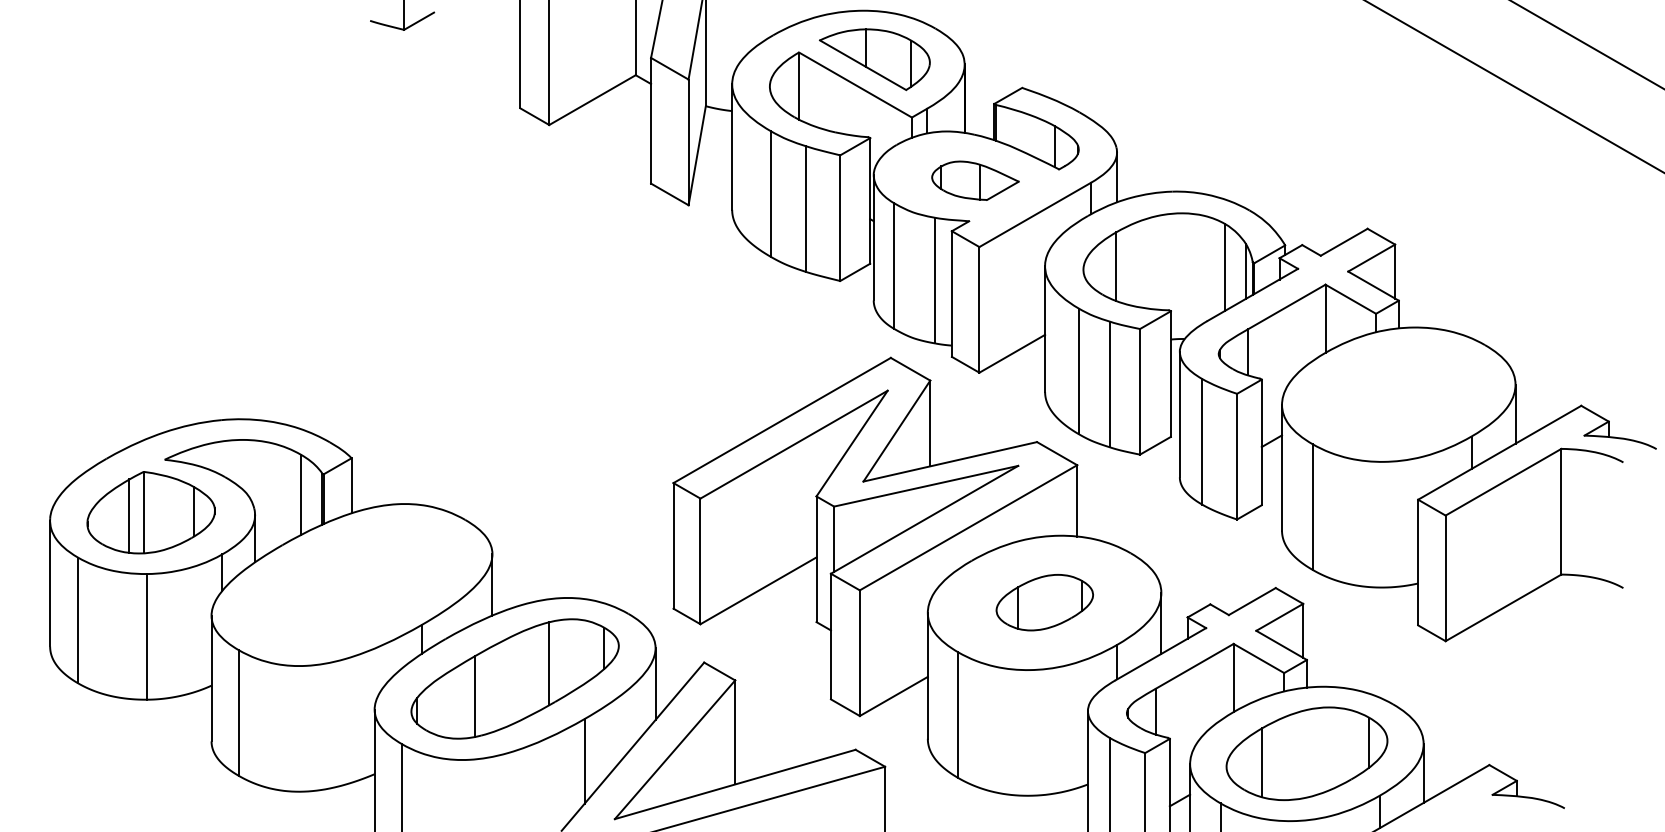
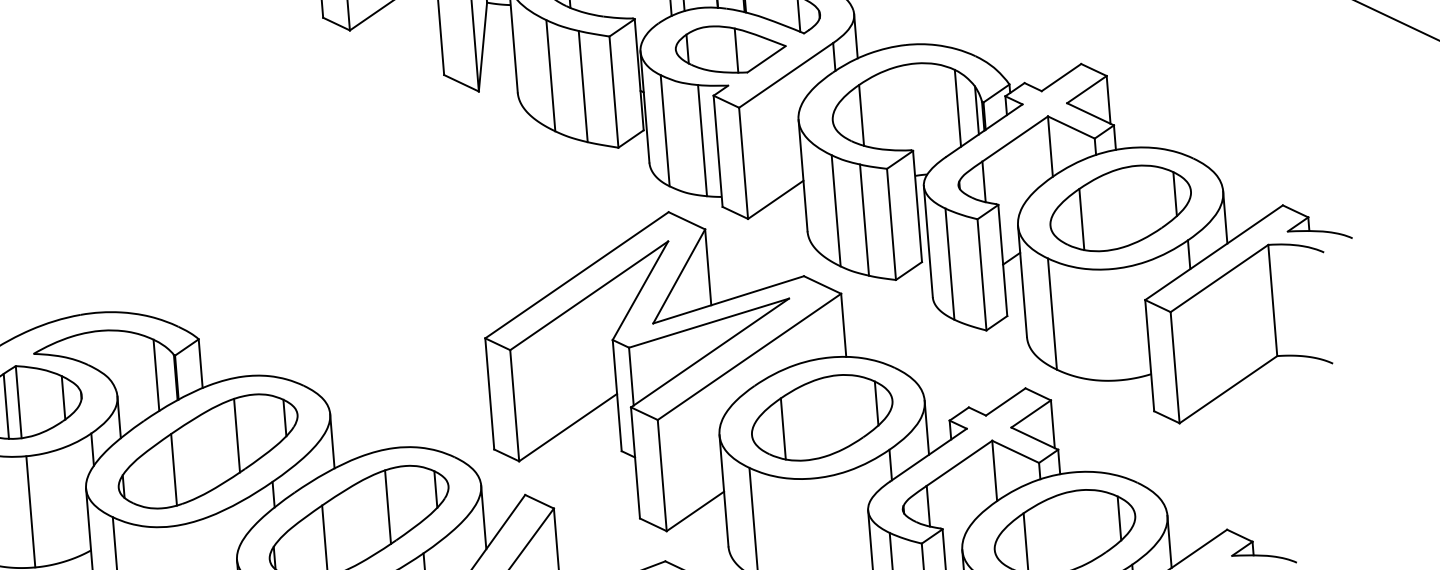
part: (975, 180) -> (730, 49), size x1.43
part: (1398, 394) -> (1120, 208), added
part: (351, 584) -> (207, 450), added
part: (1044, 602) -> (821, 417), size x1.67

